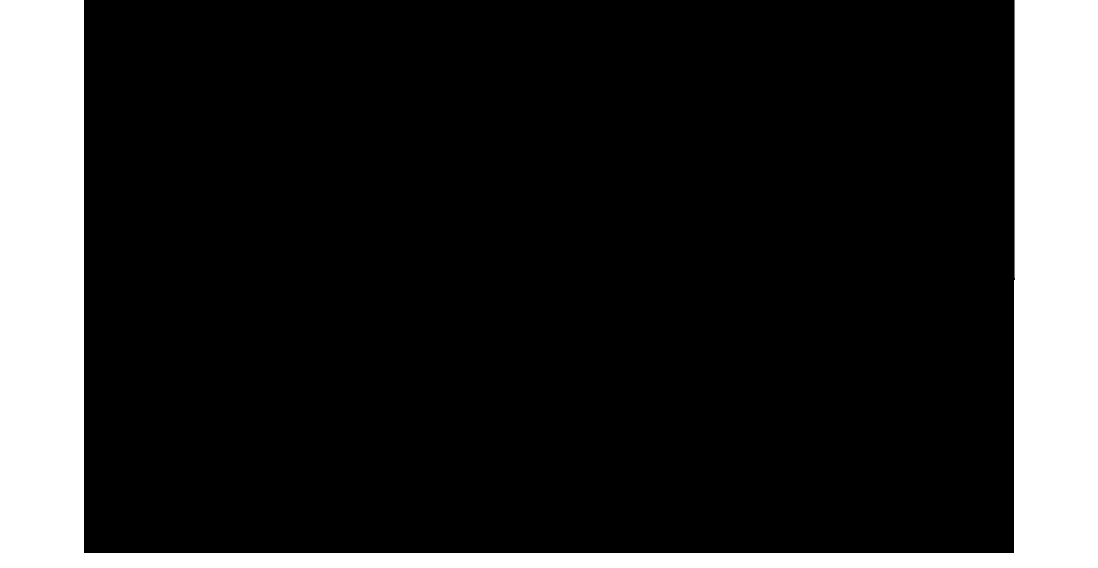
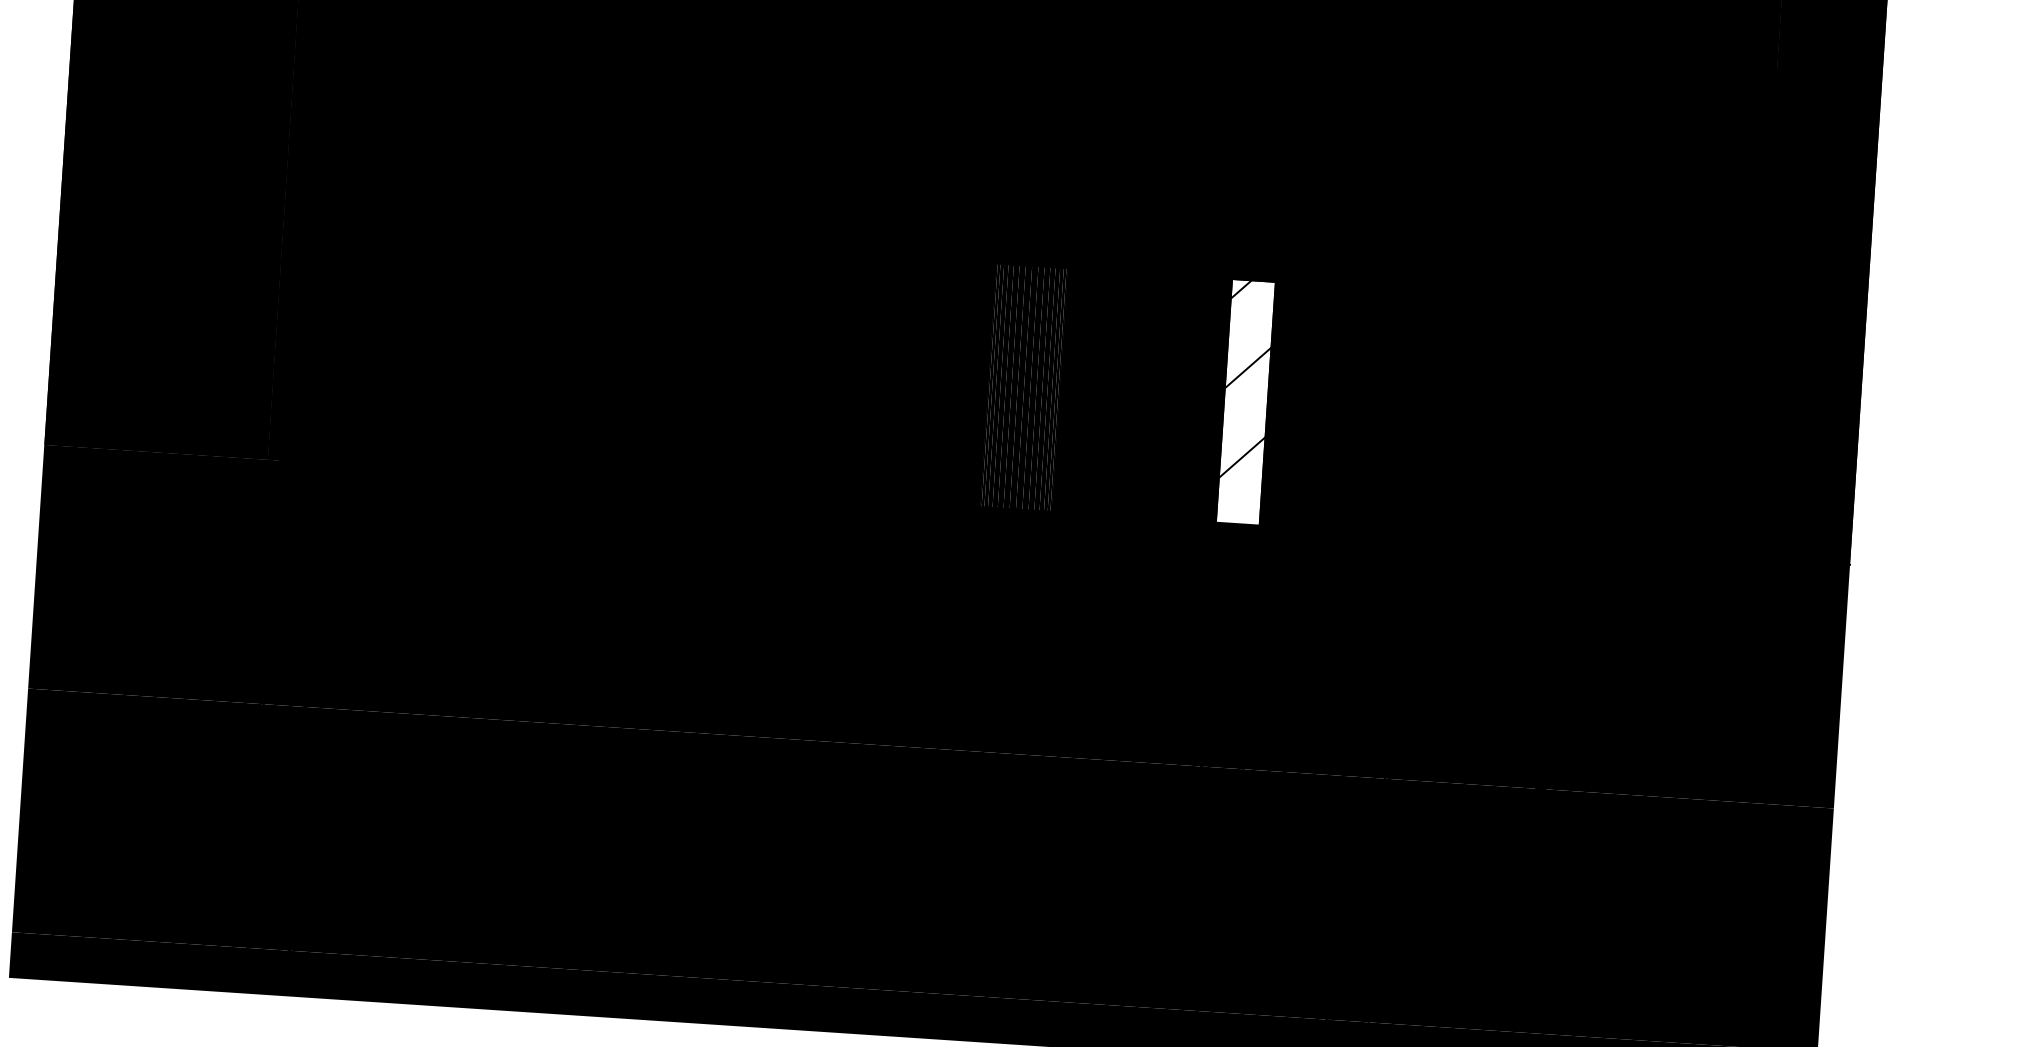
fill: (698, 215) -> (1245, 401), removed

